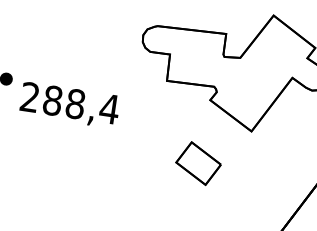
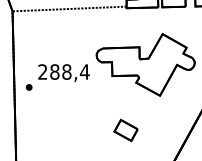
text: (68, 103) -> (63, 72), moved
part: (197, 163) -> (125, 130), moved

